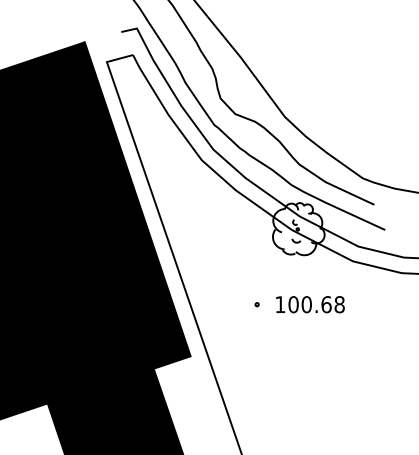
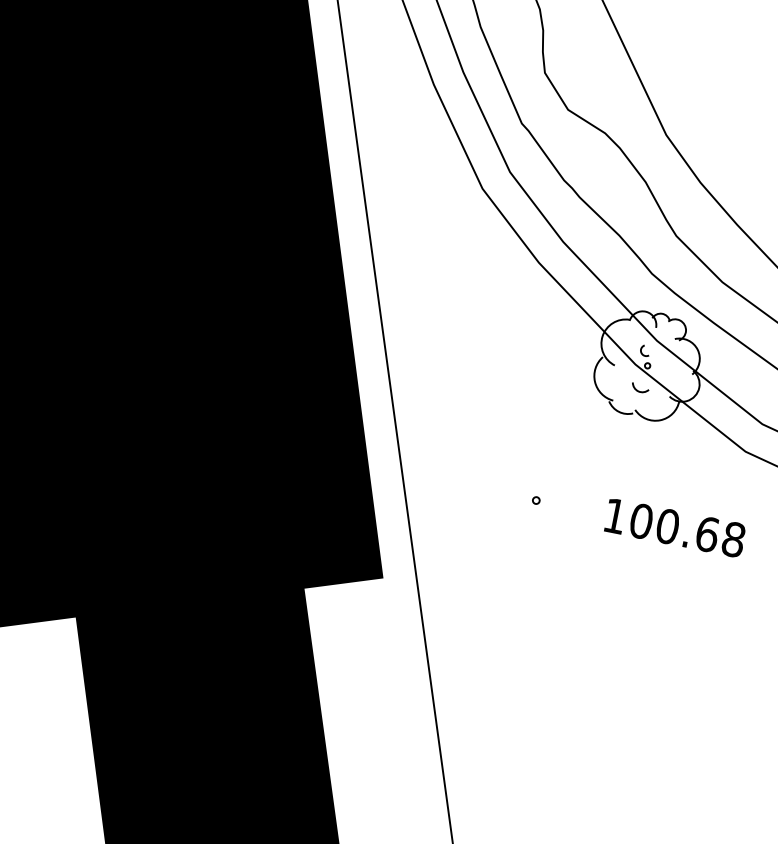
text: (310, 304) -> (675, 527), moved

